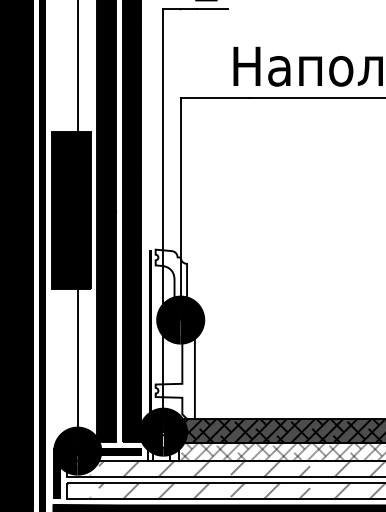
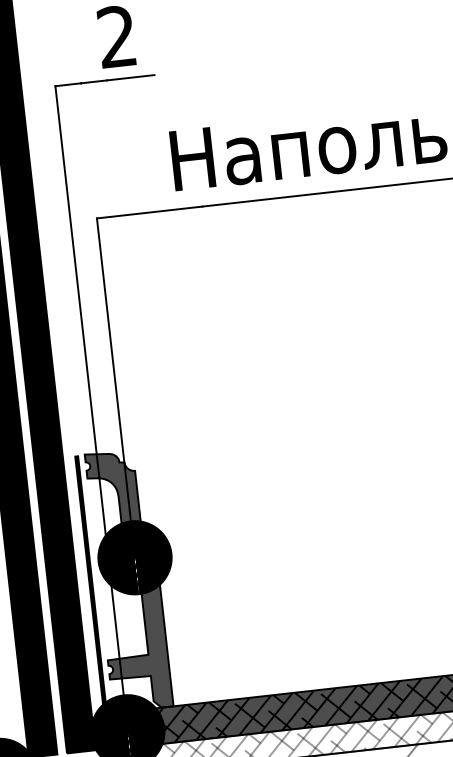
fill: (174, 334) -> (127, 580), added

